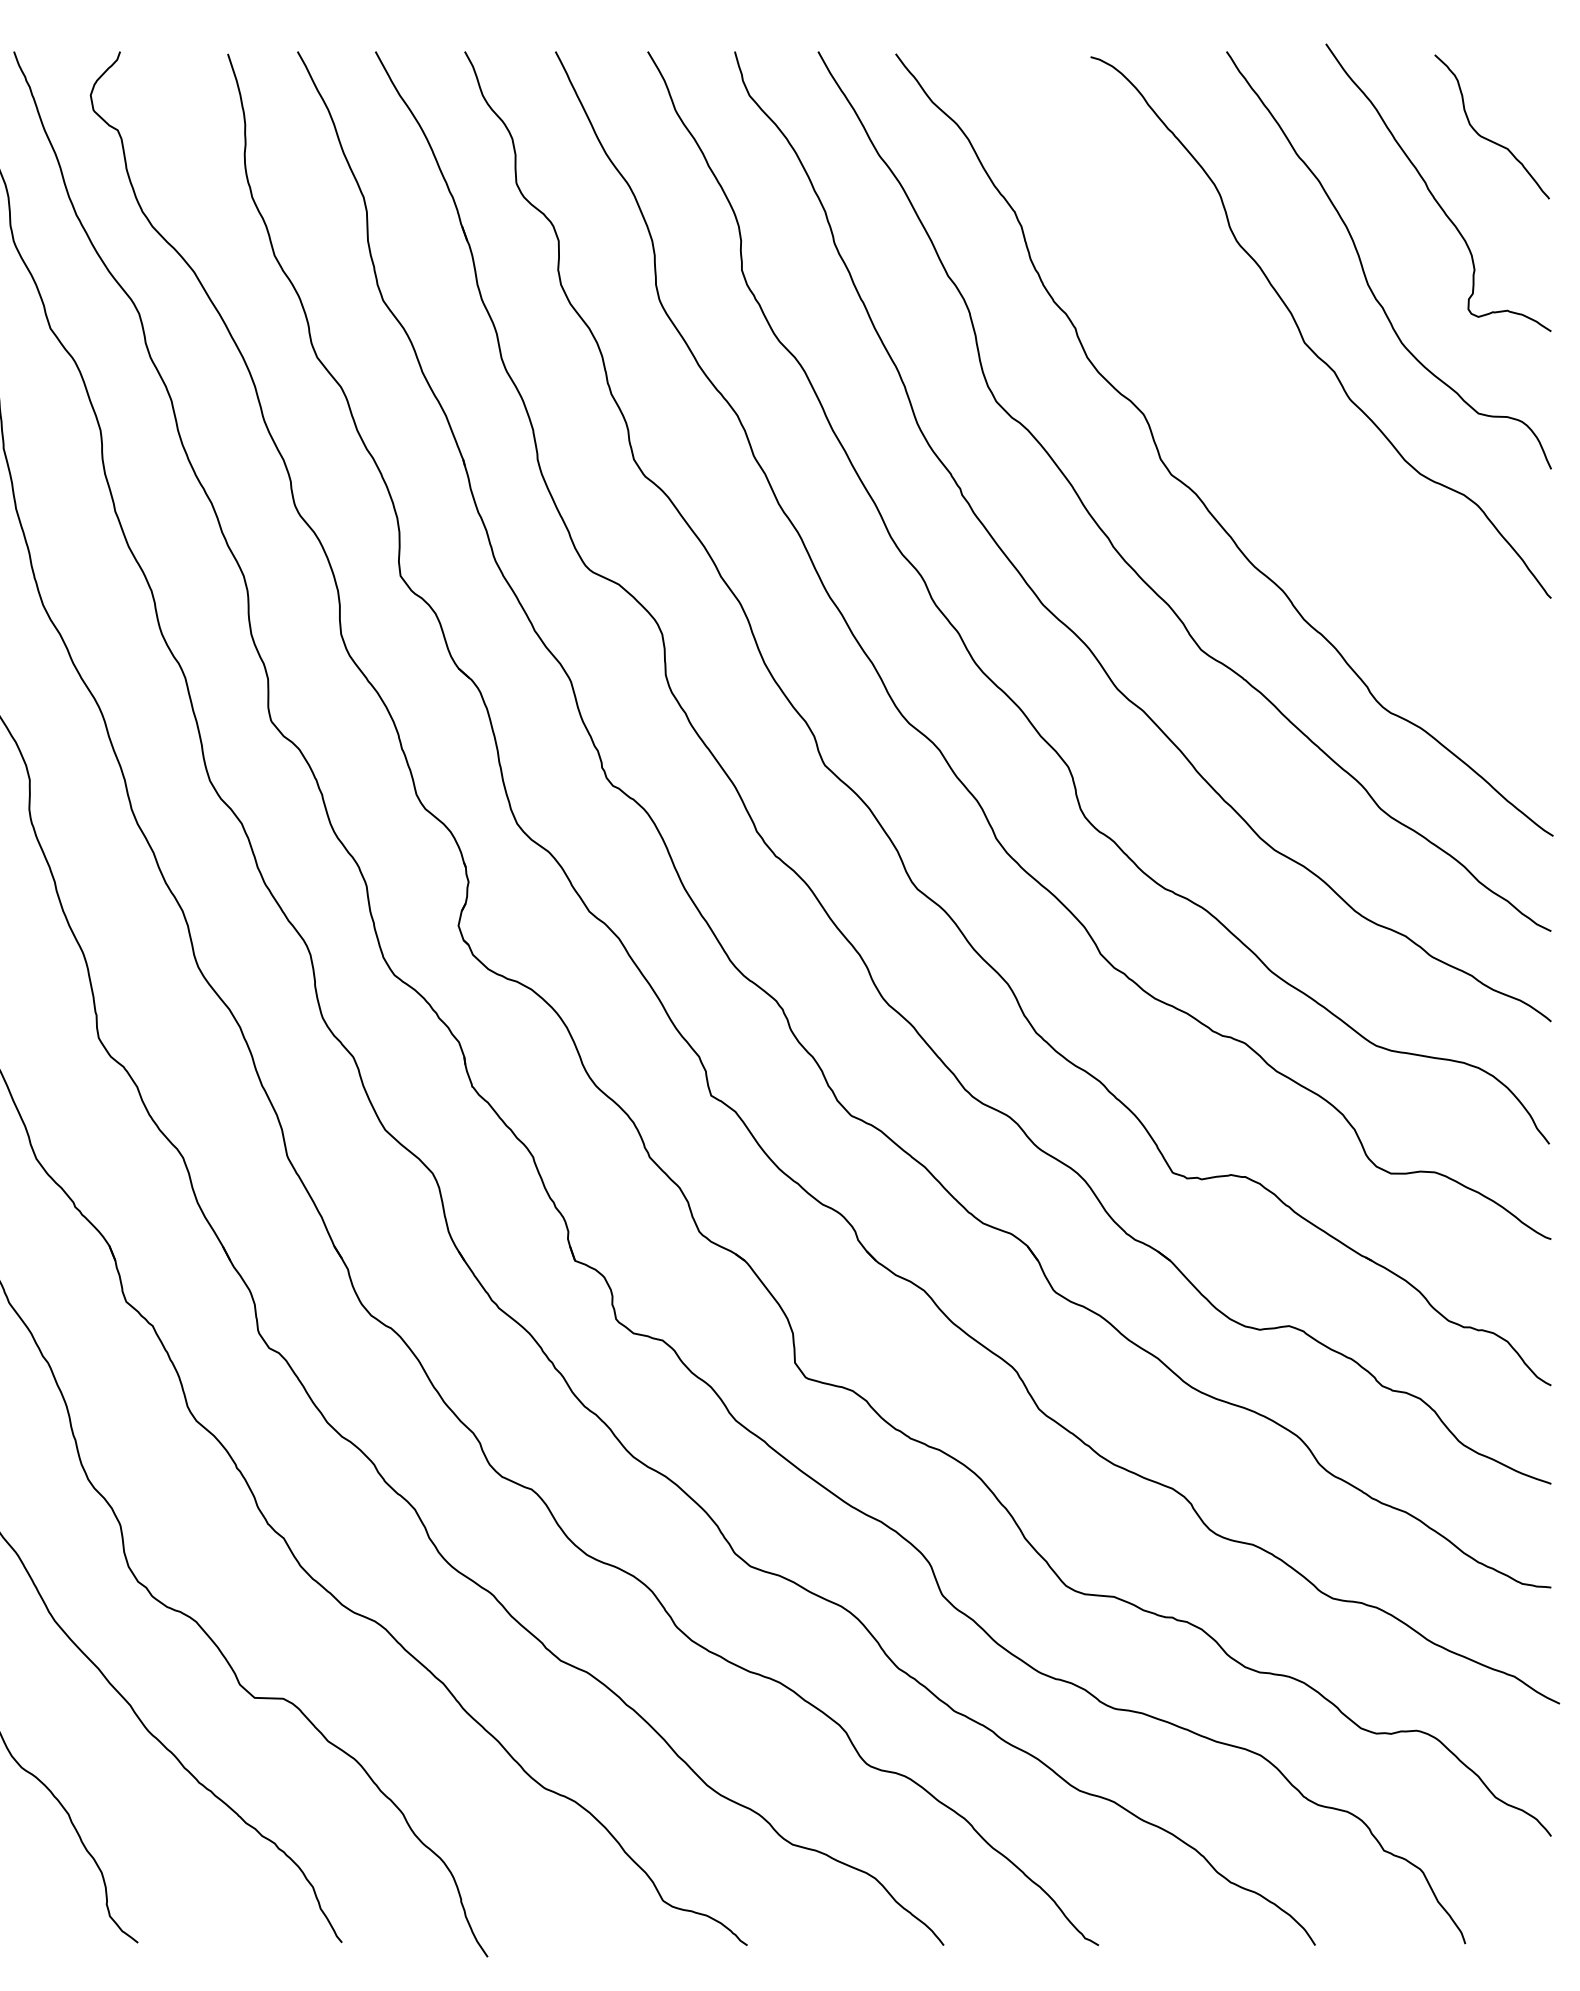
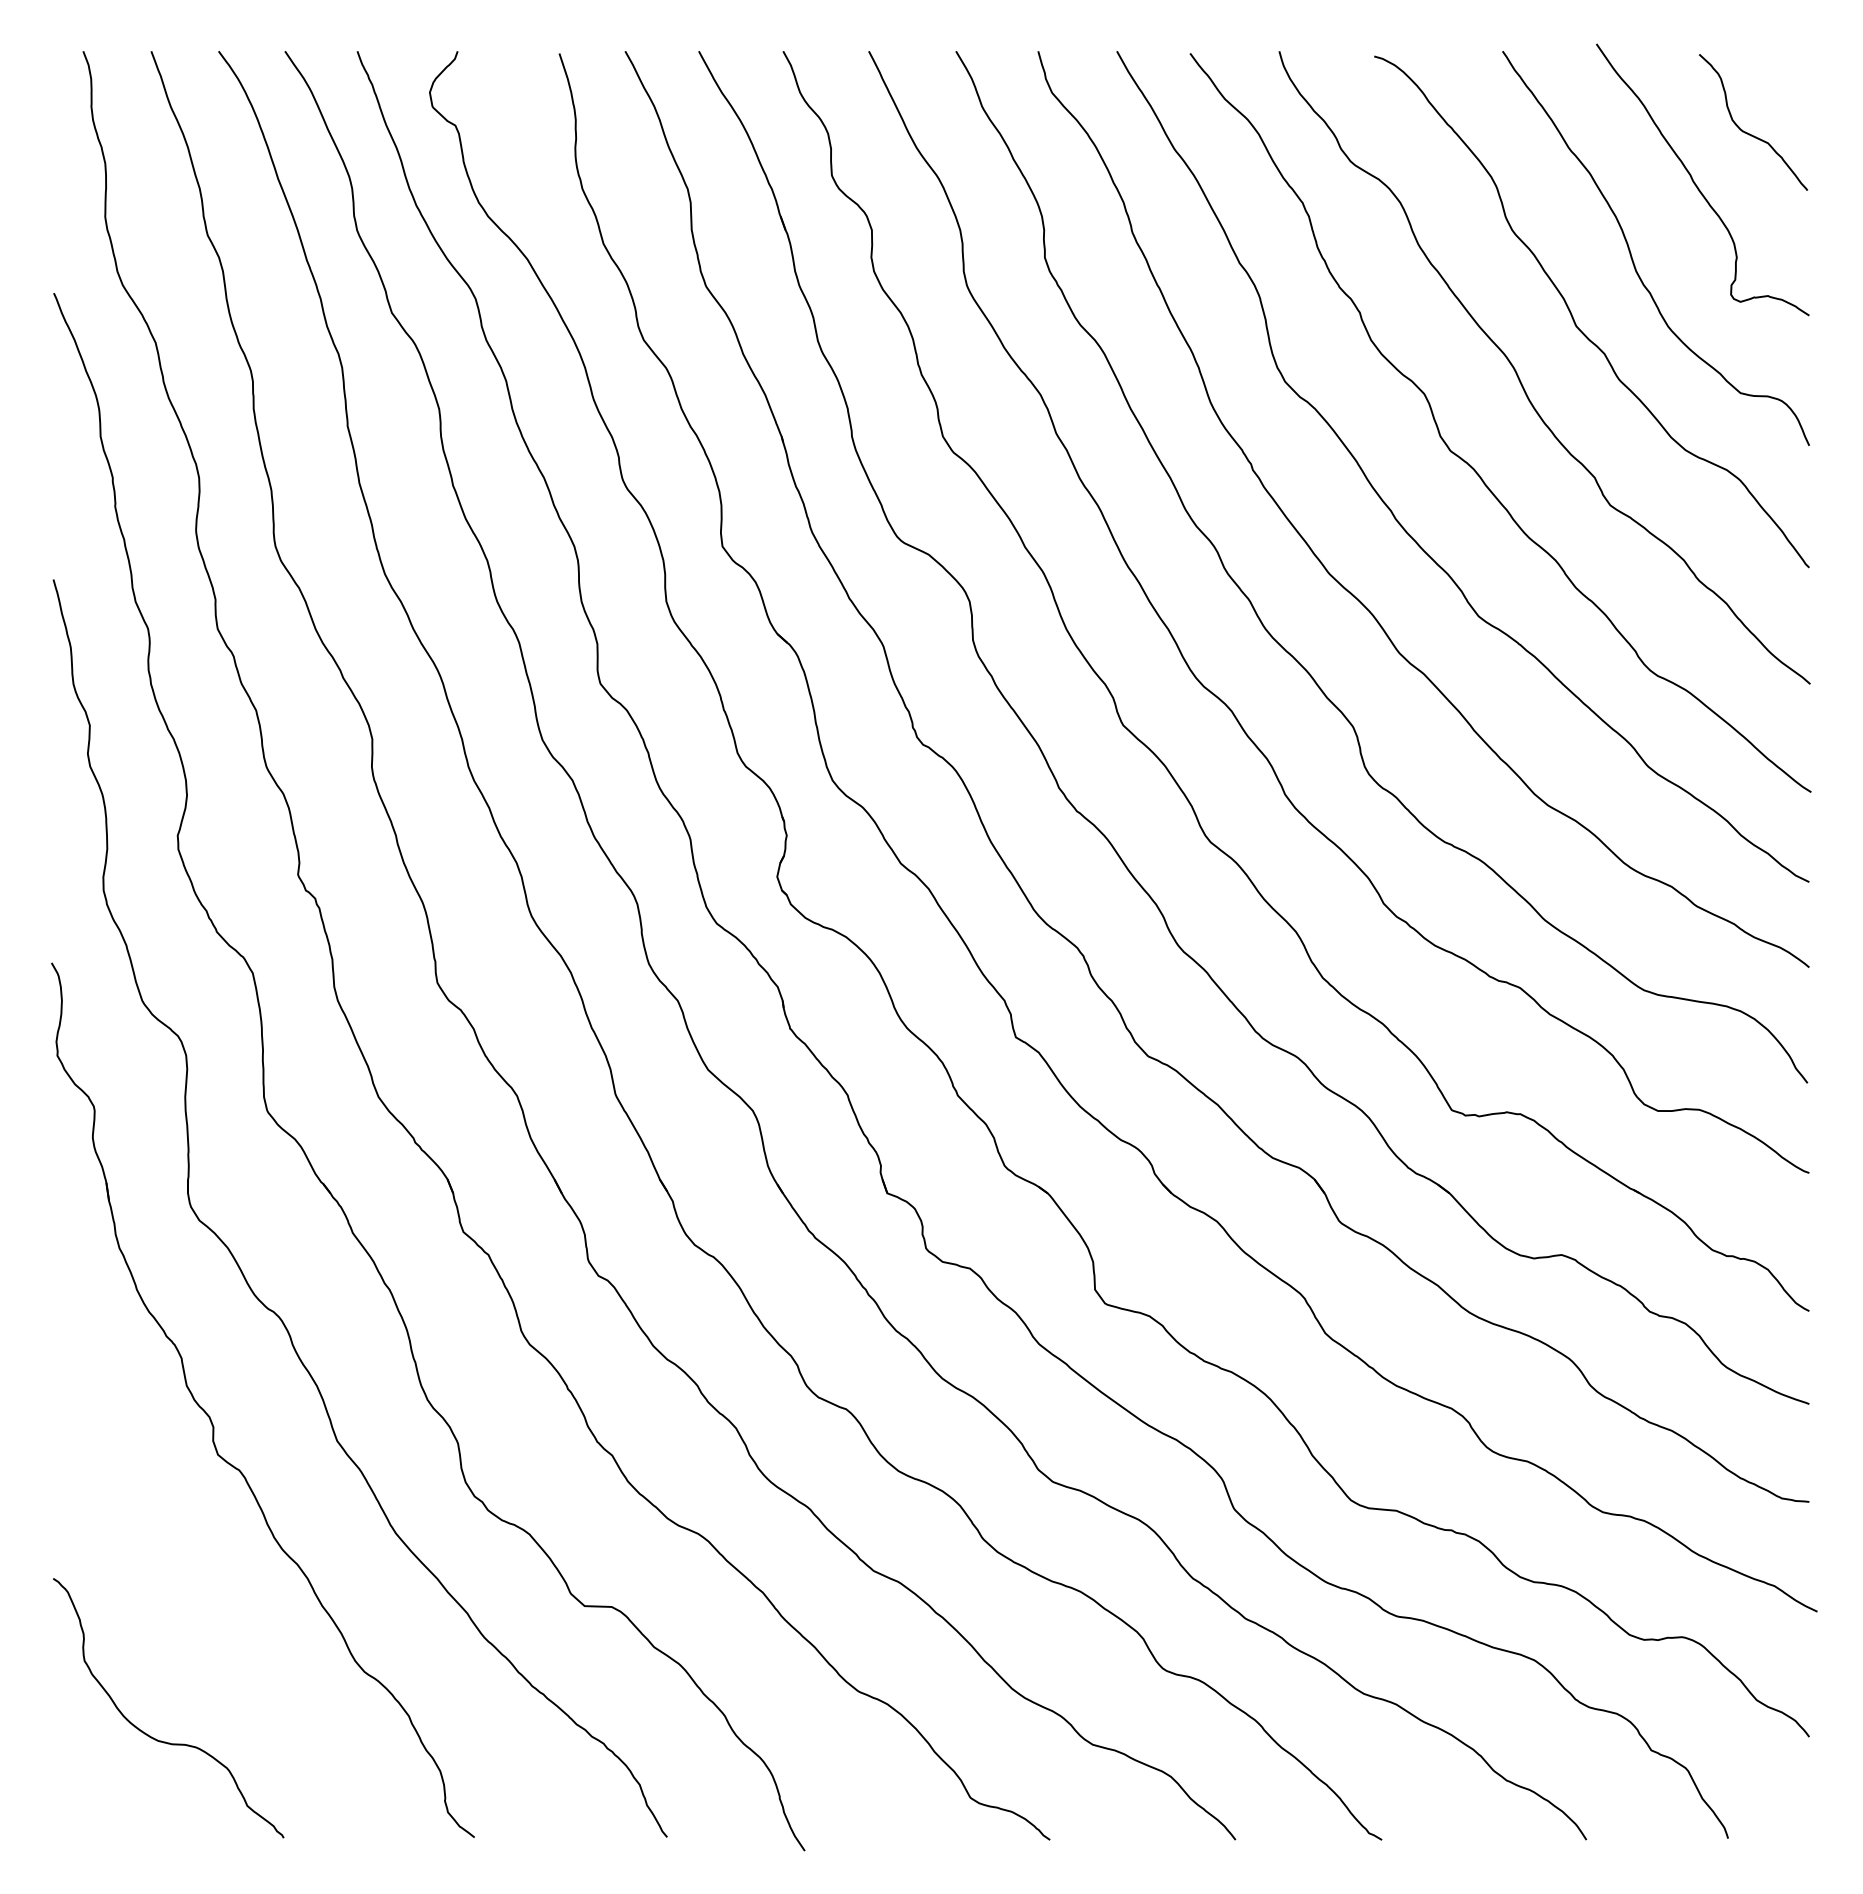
curve: (1245, 399) -> (1520, 379), added

